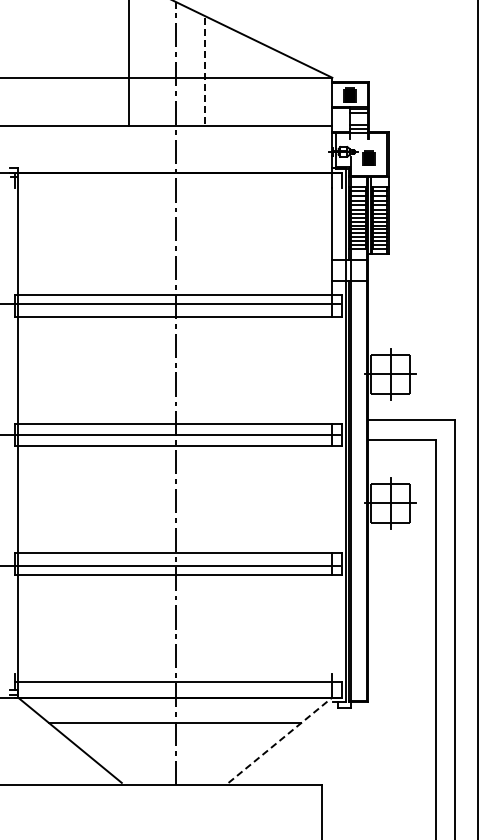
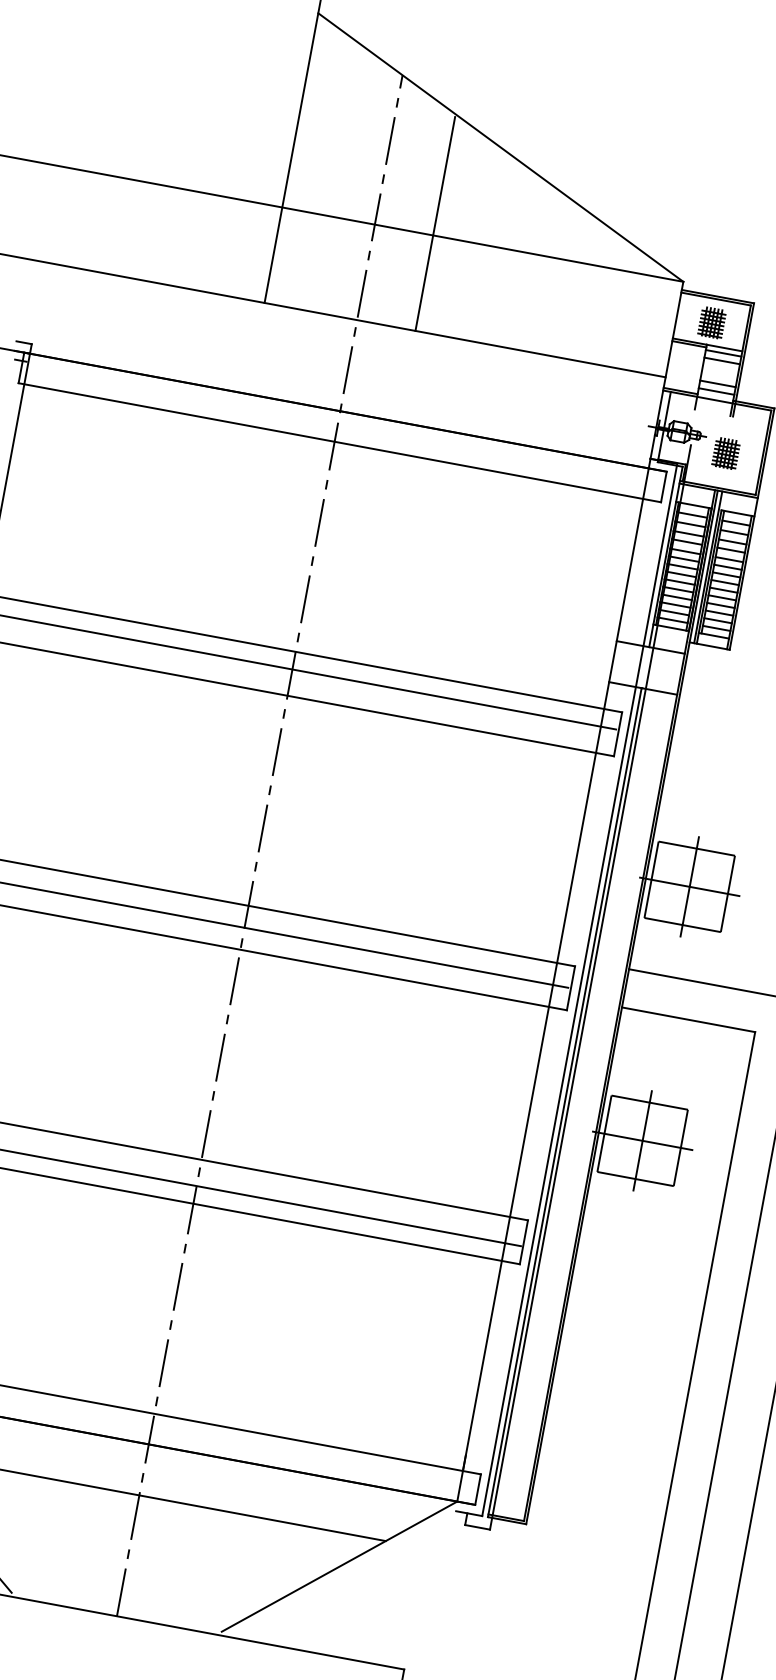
line: (205, 72) -> (435, 225), dashed -> solid
line: (178, 188) -> (340, 443), added
line: (332, 370) -> (576, 857), added
line: (332, 499) -> (529, 1111), added
line: (332, 628) -> (482, 1365), added
line: (280, 739) -> (339, 1565), dashed -> solid

